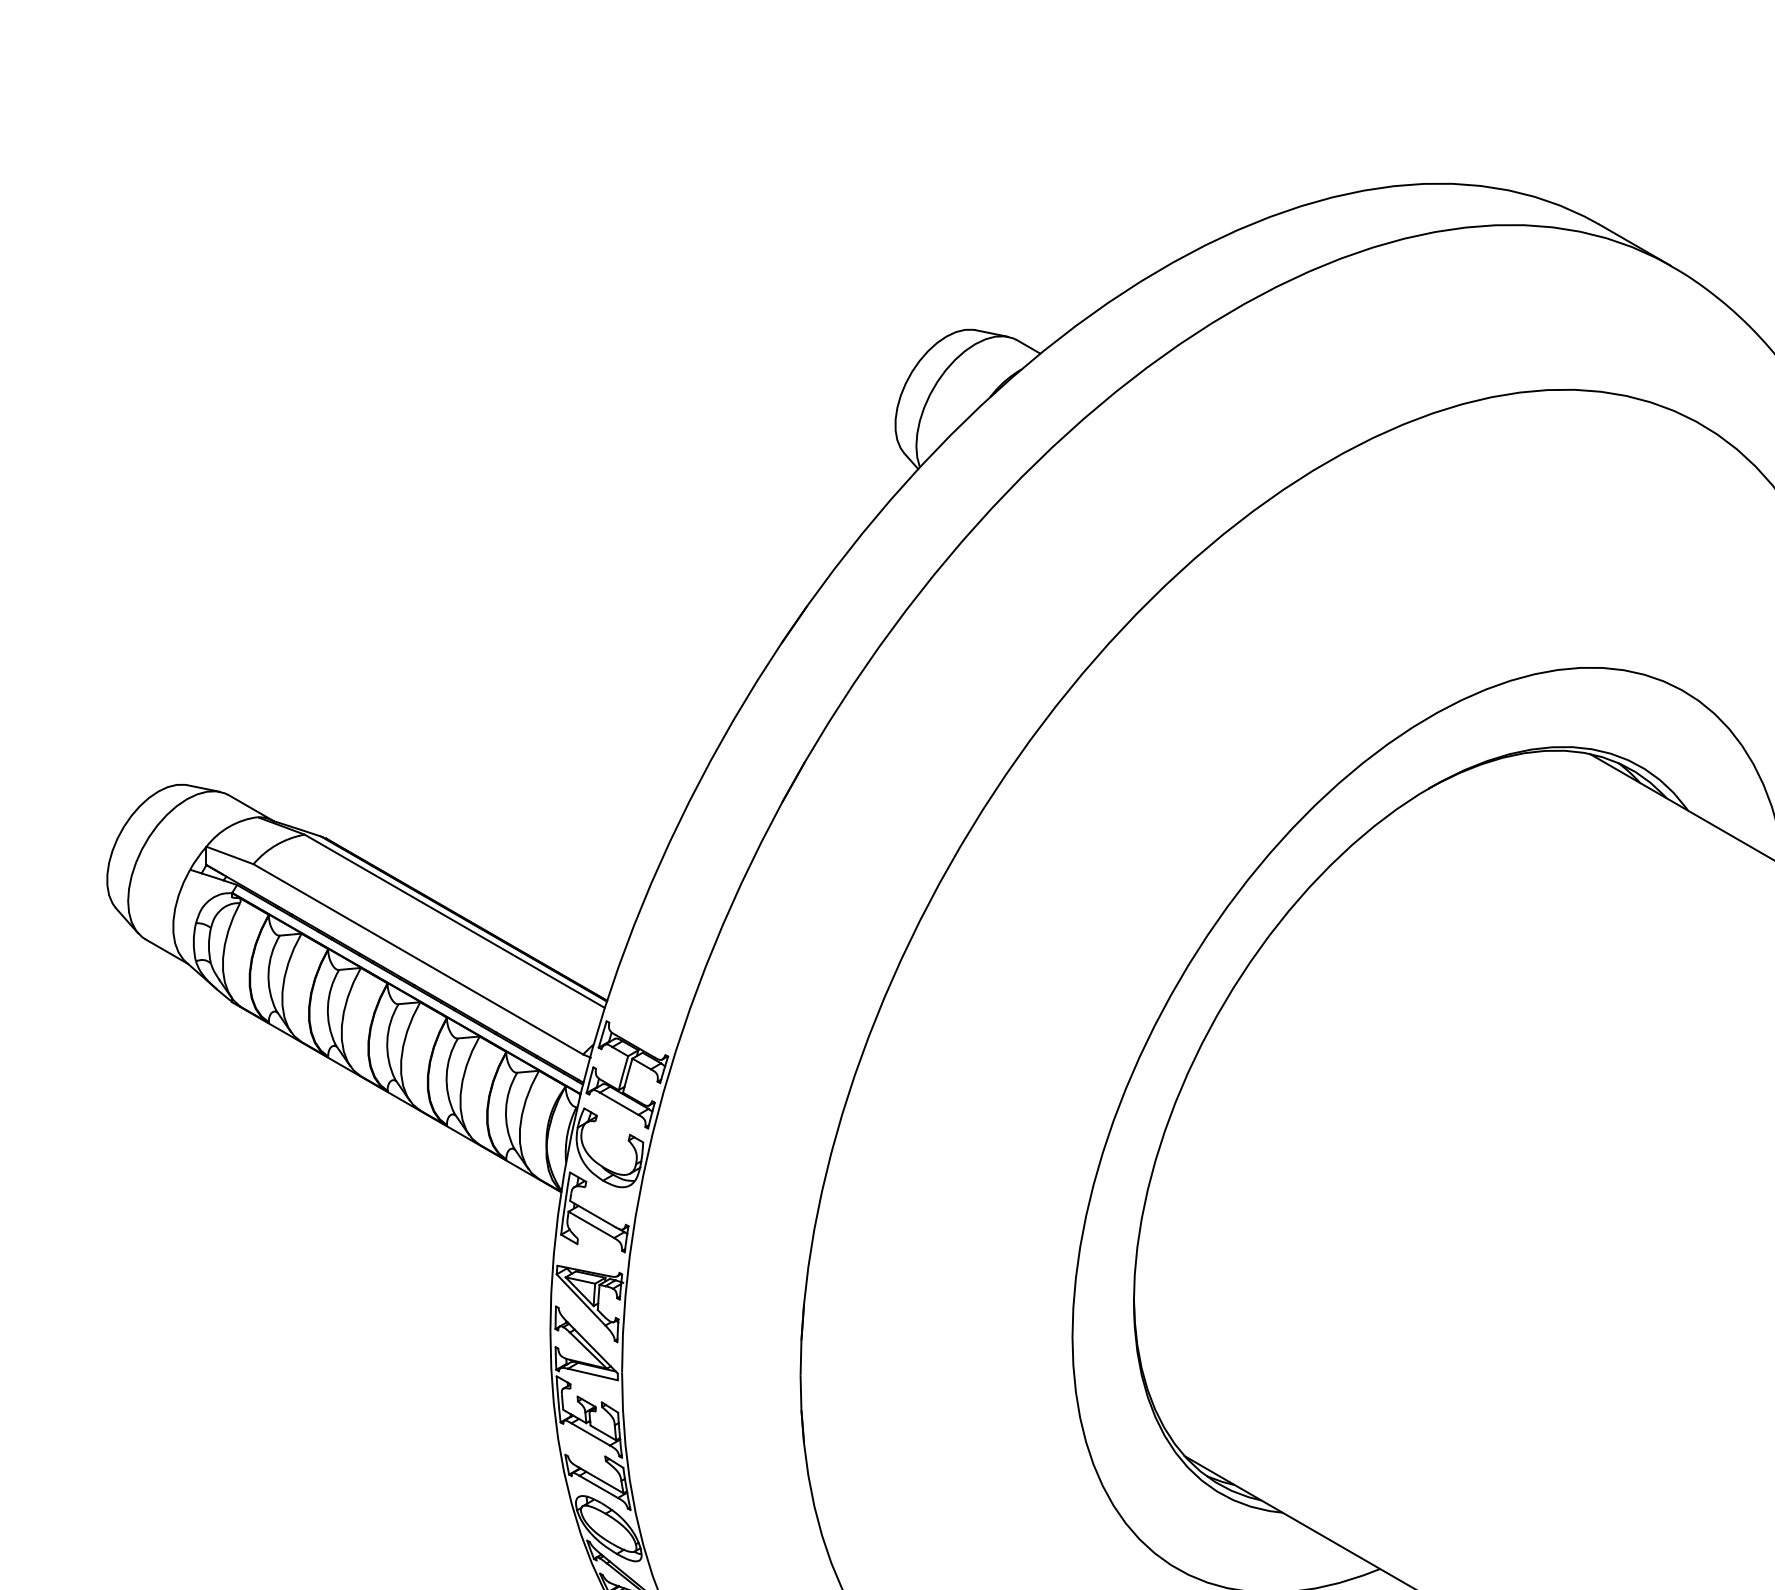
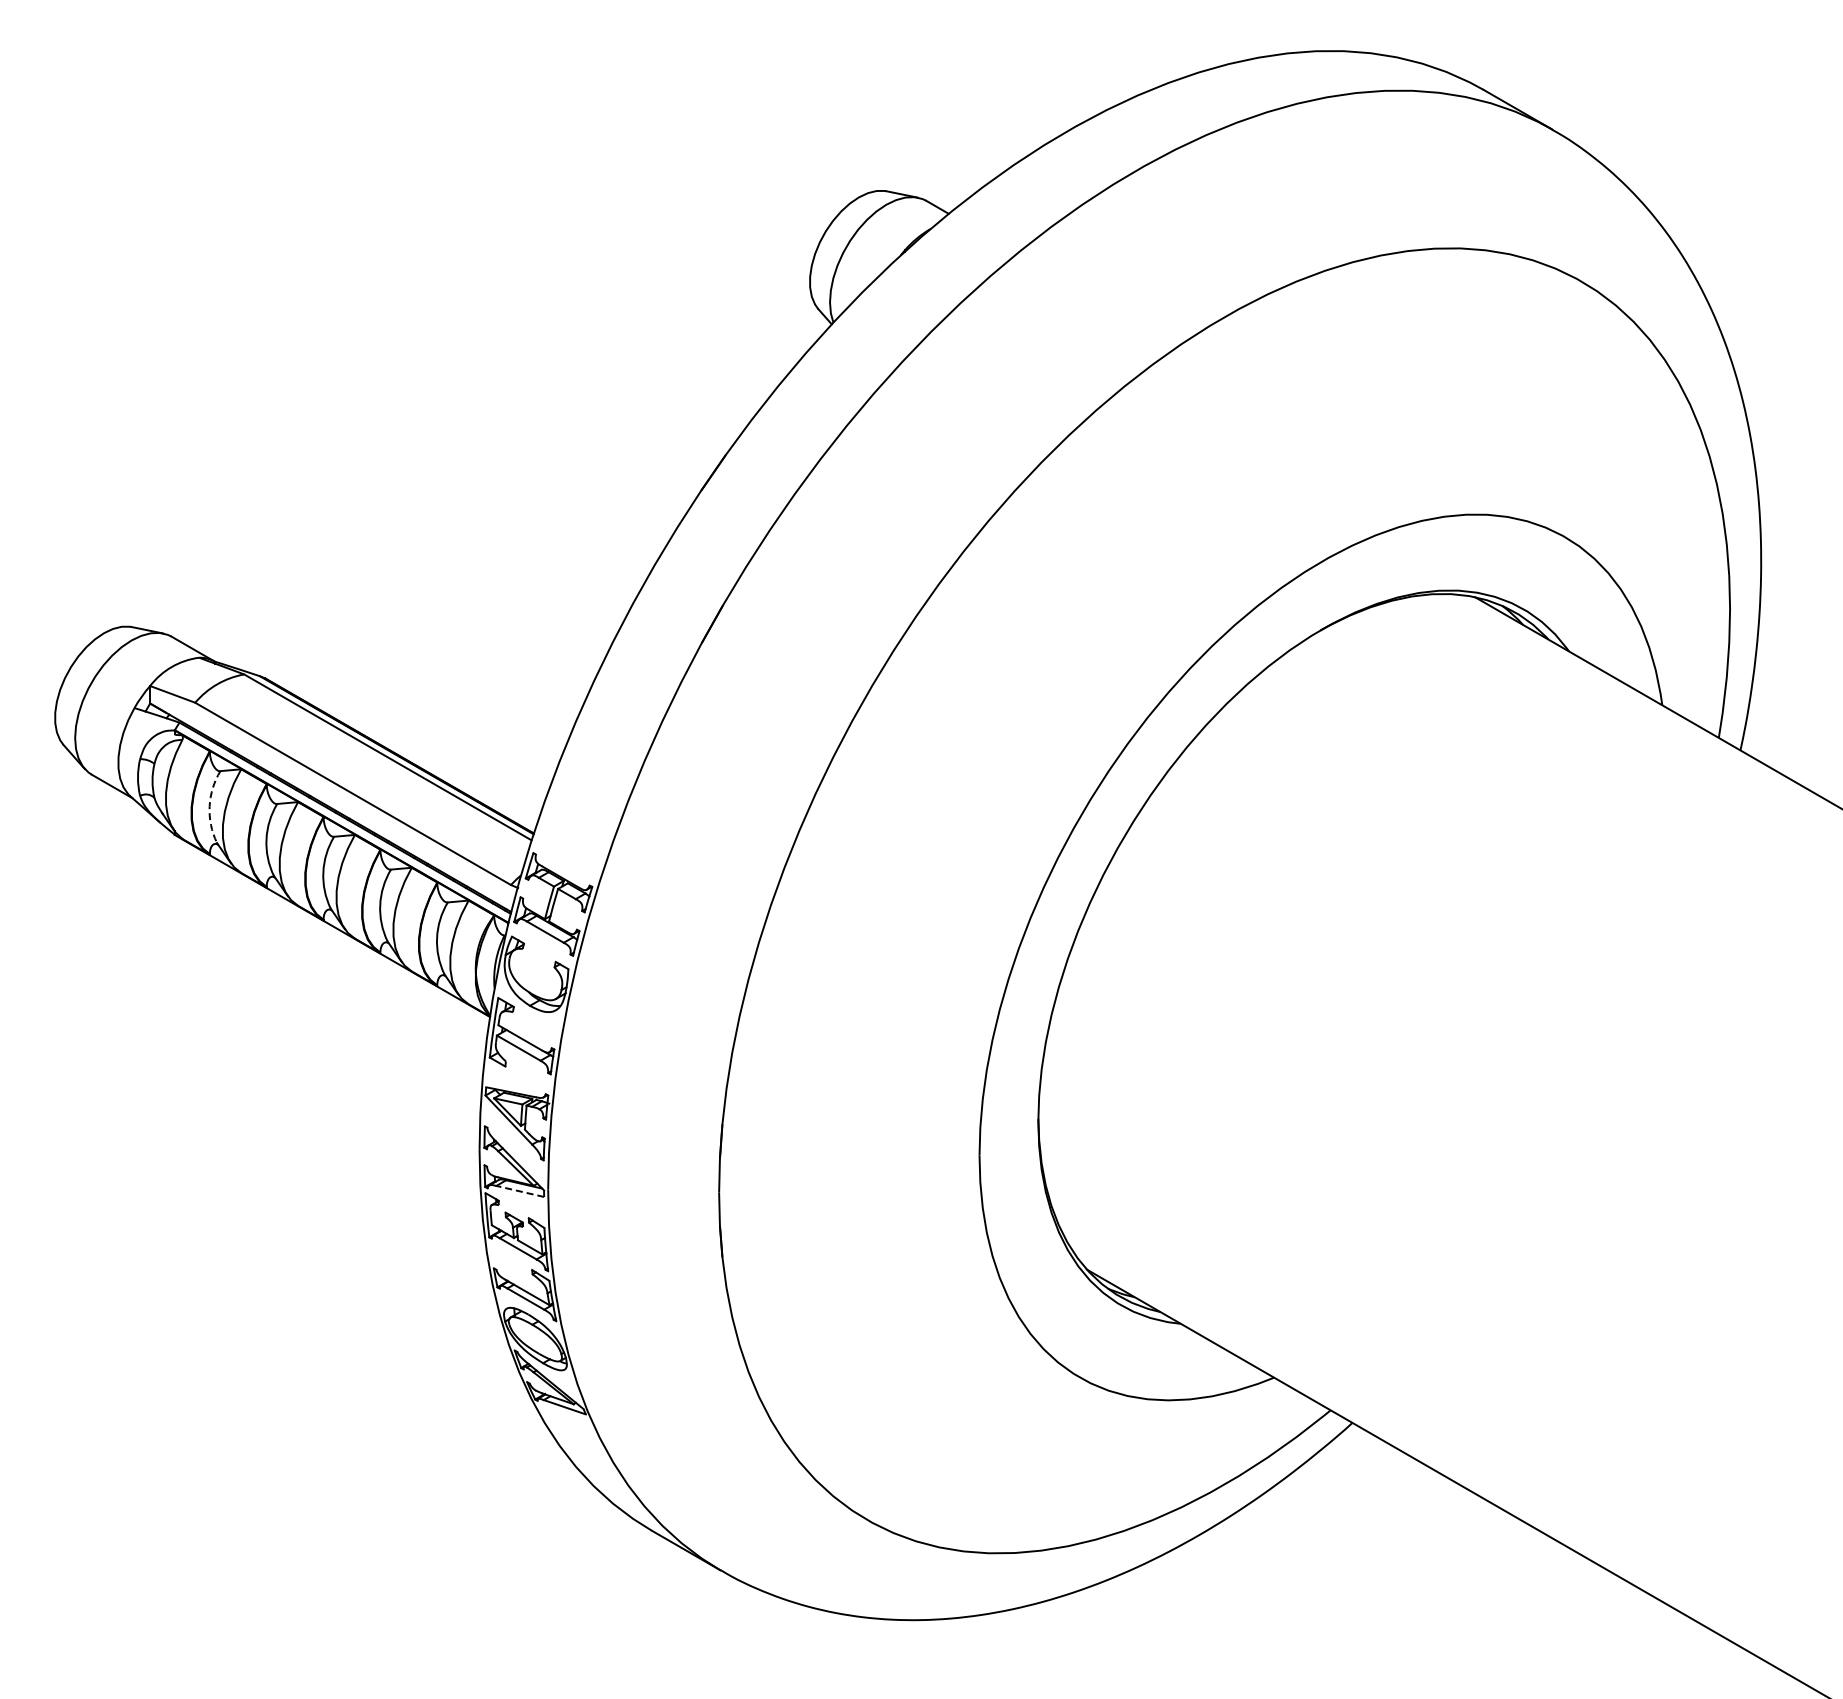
arc: (268, 972) -> (209, 806), solid -> dashed
line: (593, 1374) -> (520, 1191), solid -> dashed

